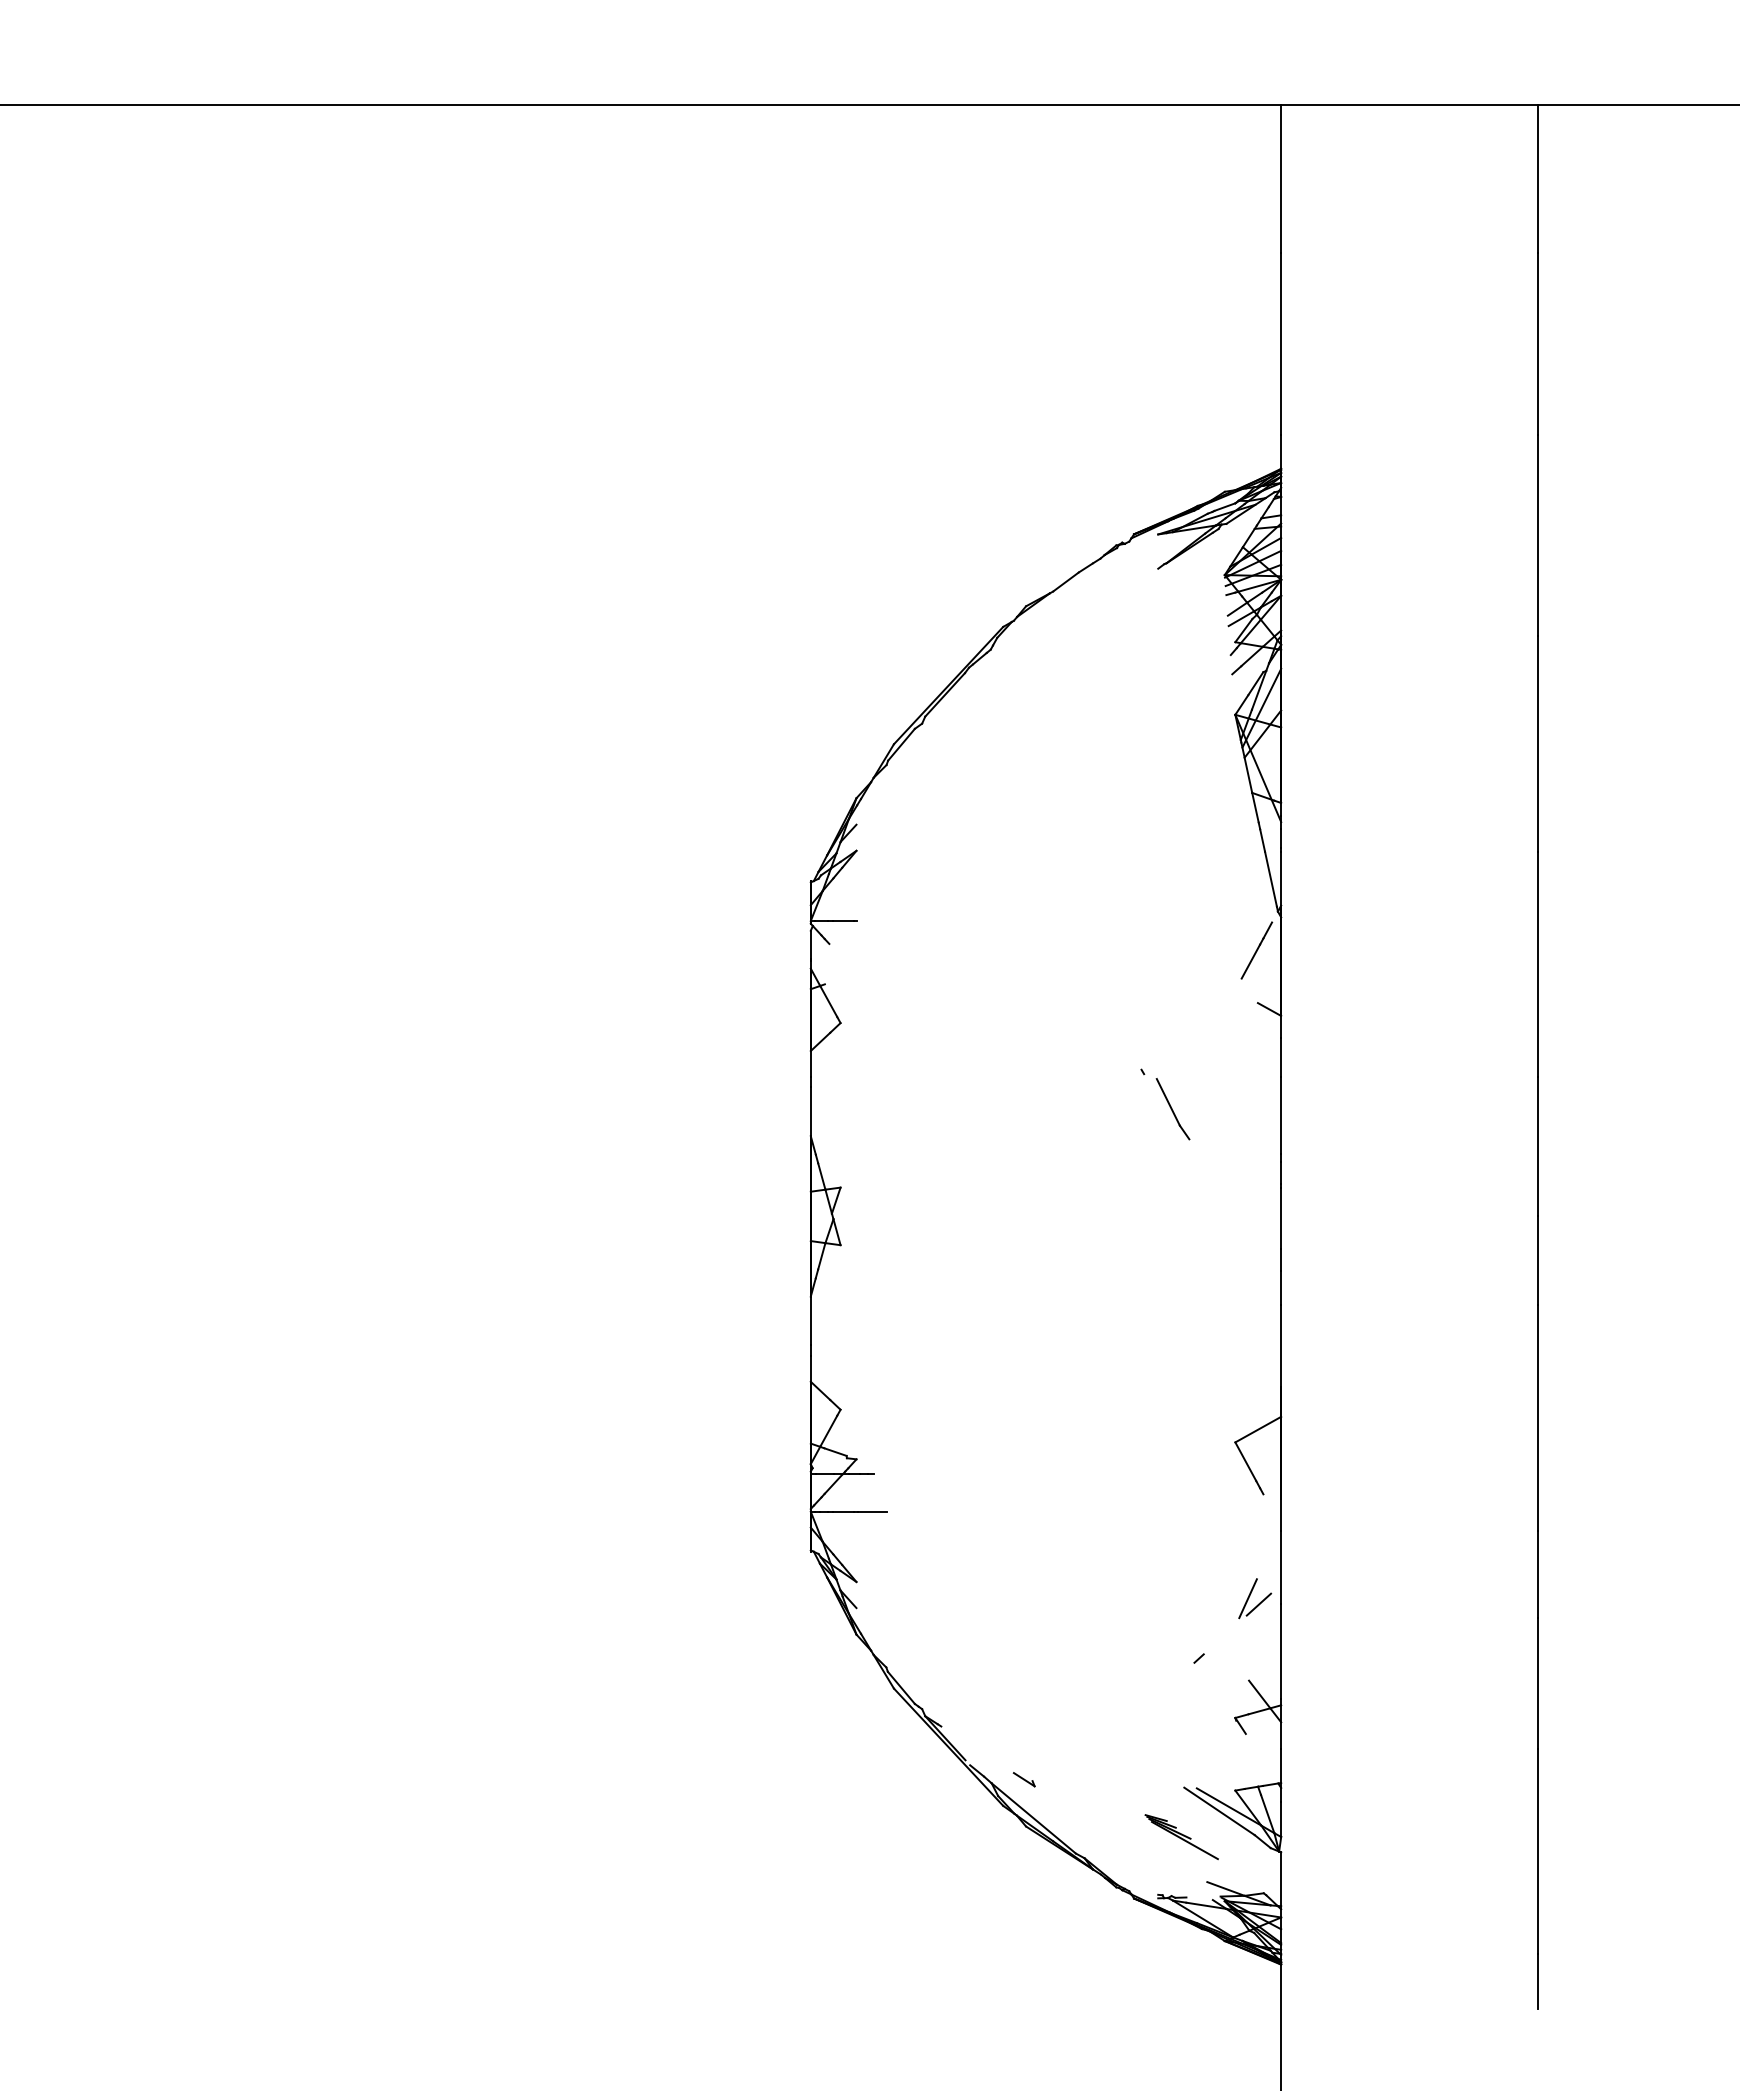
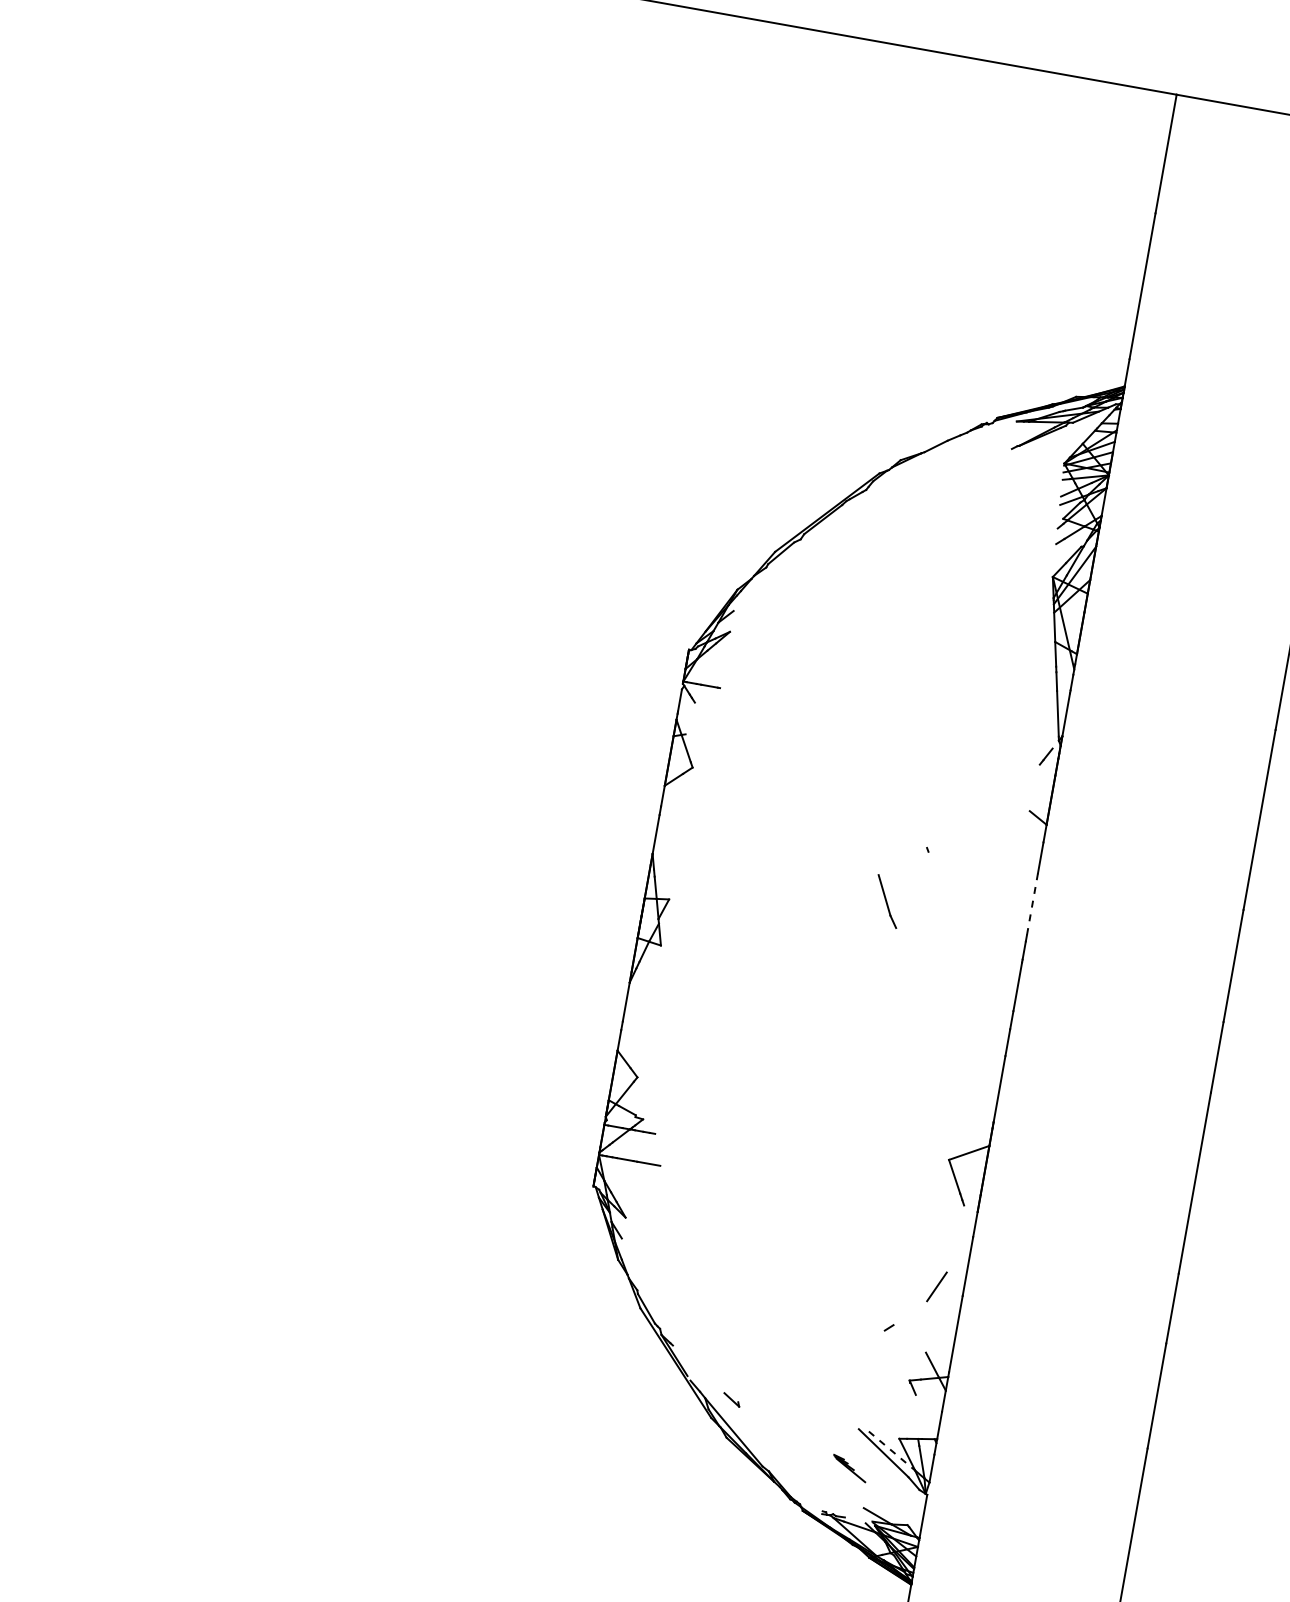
line: (1250, 961) -> (1029, 776), removed
part: (1172, 1109) -> (886, 901), moved
line: (1281, 1115) -> (1032, 904), solid -> dashed
line: (1258, 1604) -> (944, 1293), removed
line: (1229, 1807) -> (892, 1451), solid -> dashed
part: (1181, 1837) -> (849, 1468), size x0.6

